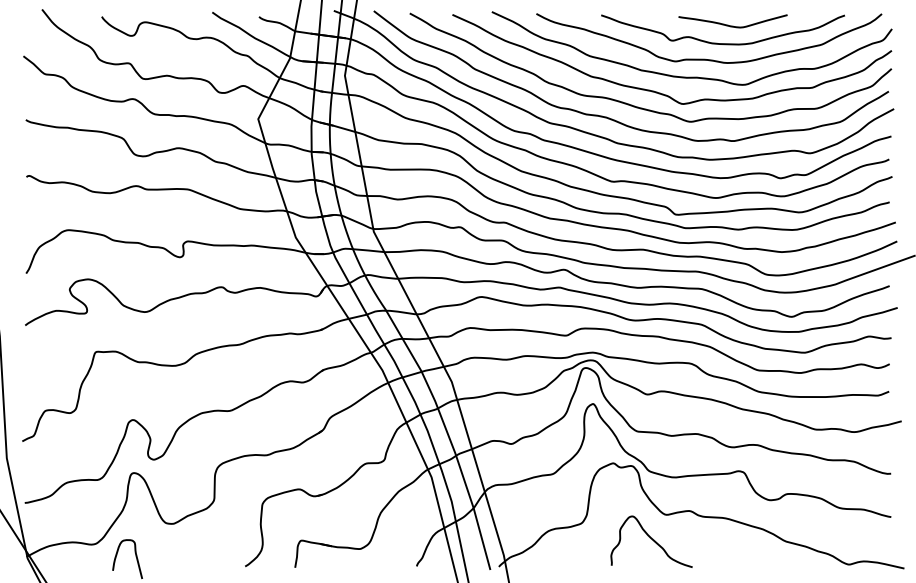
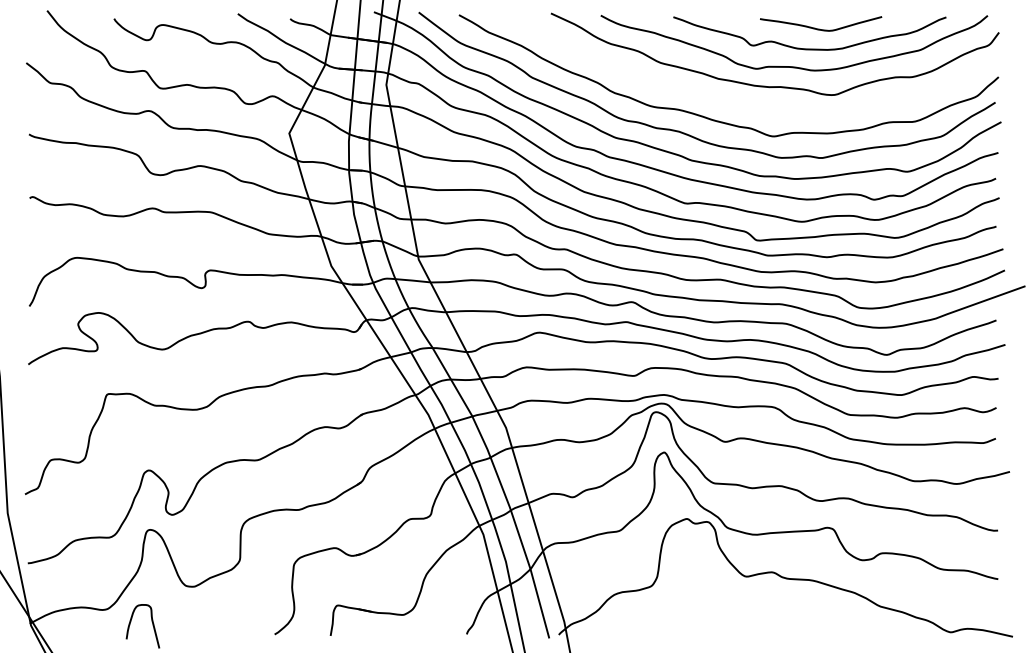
curve: (659, 92) -> (738, 103), removed
curve: (652, 540) -> (730, 605), removed

